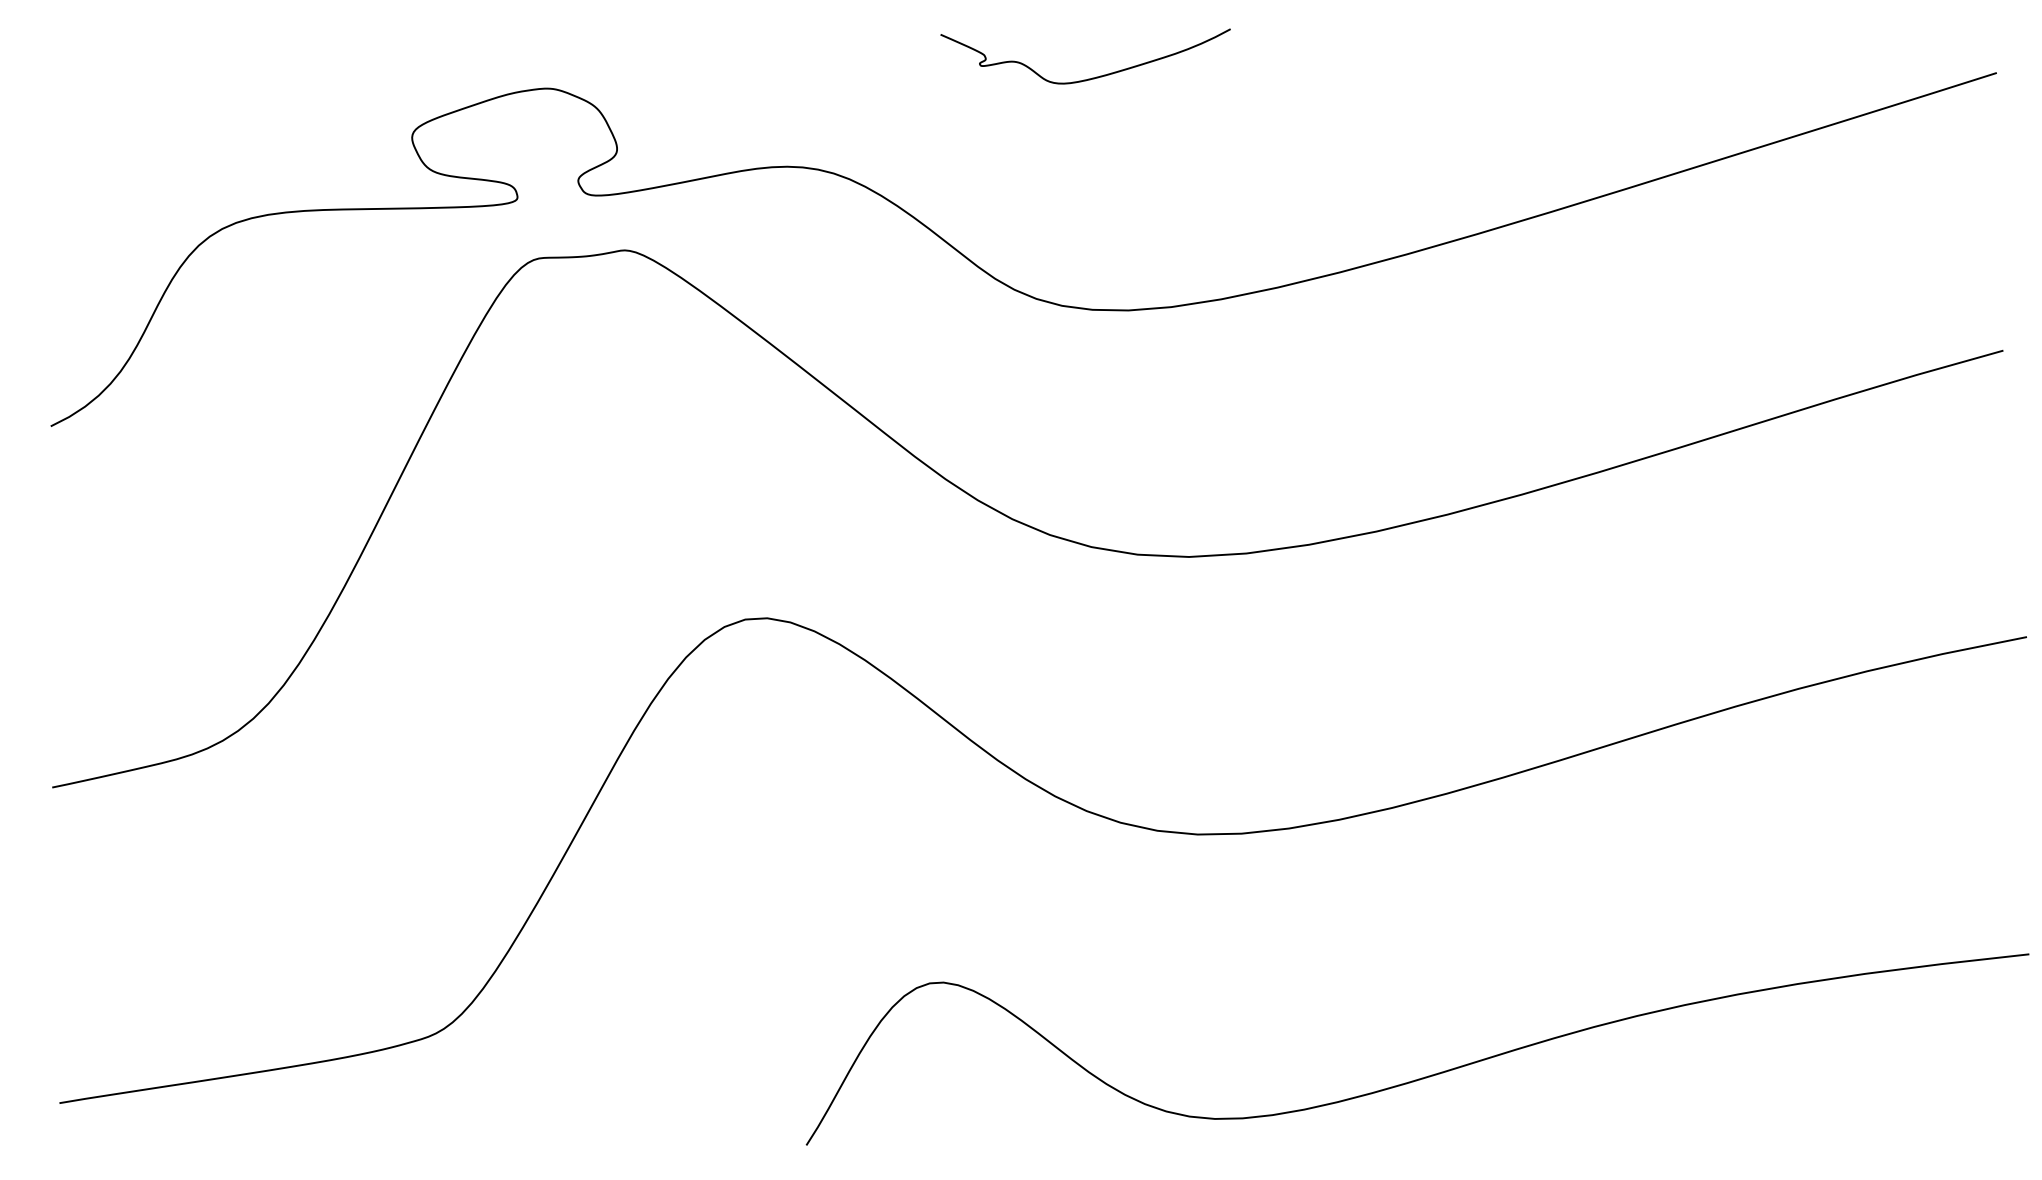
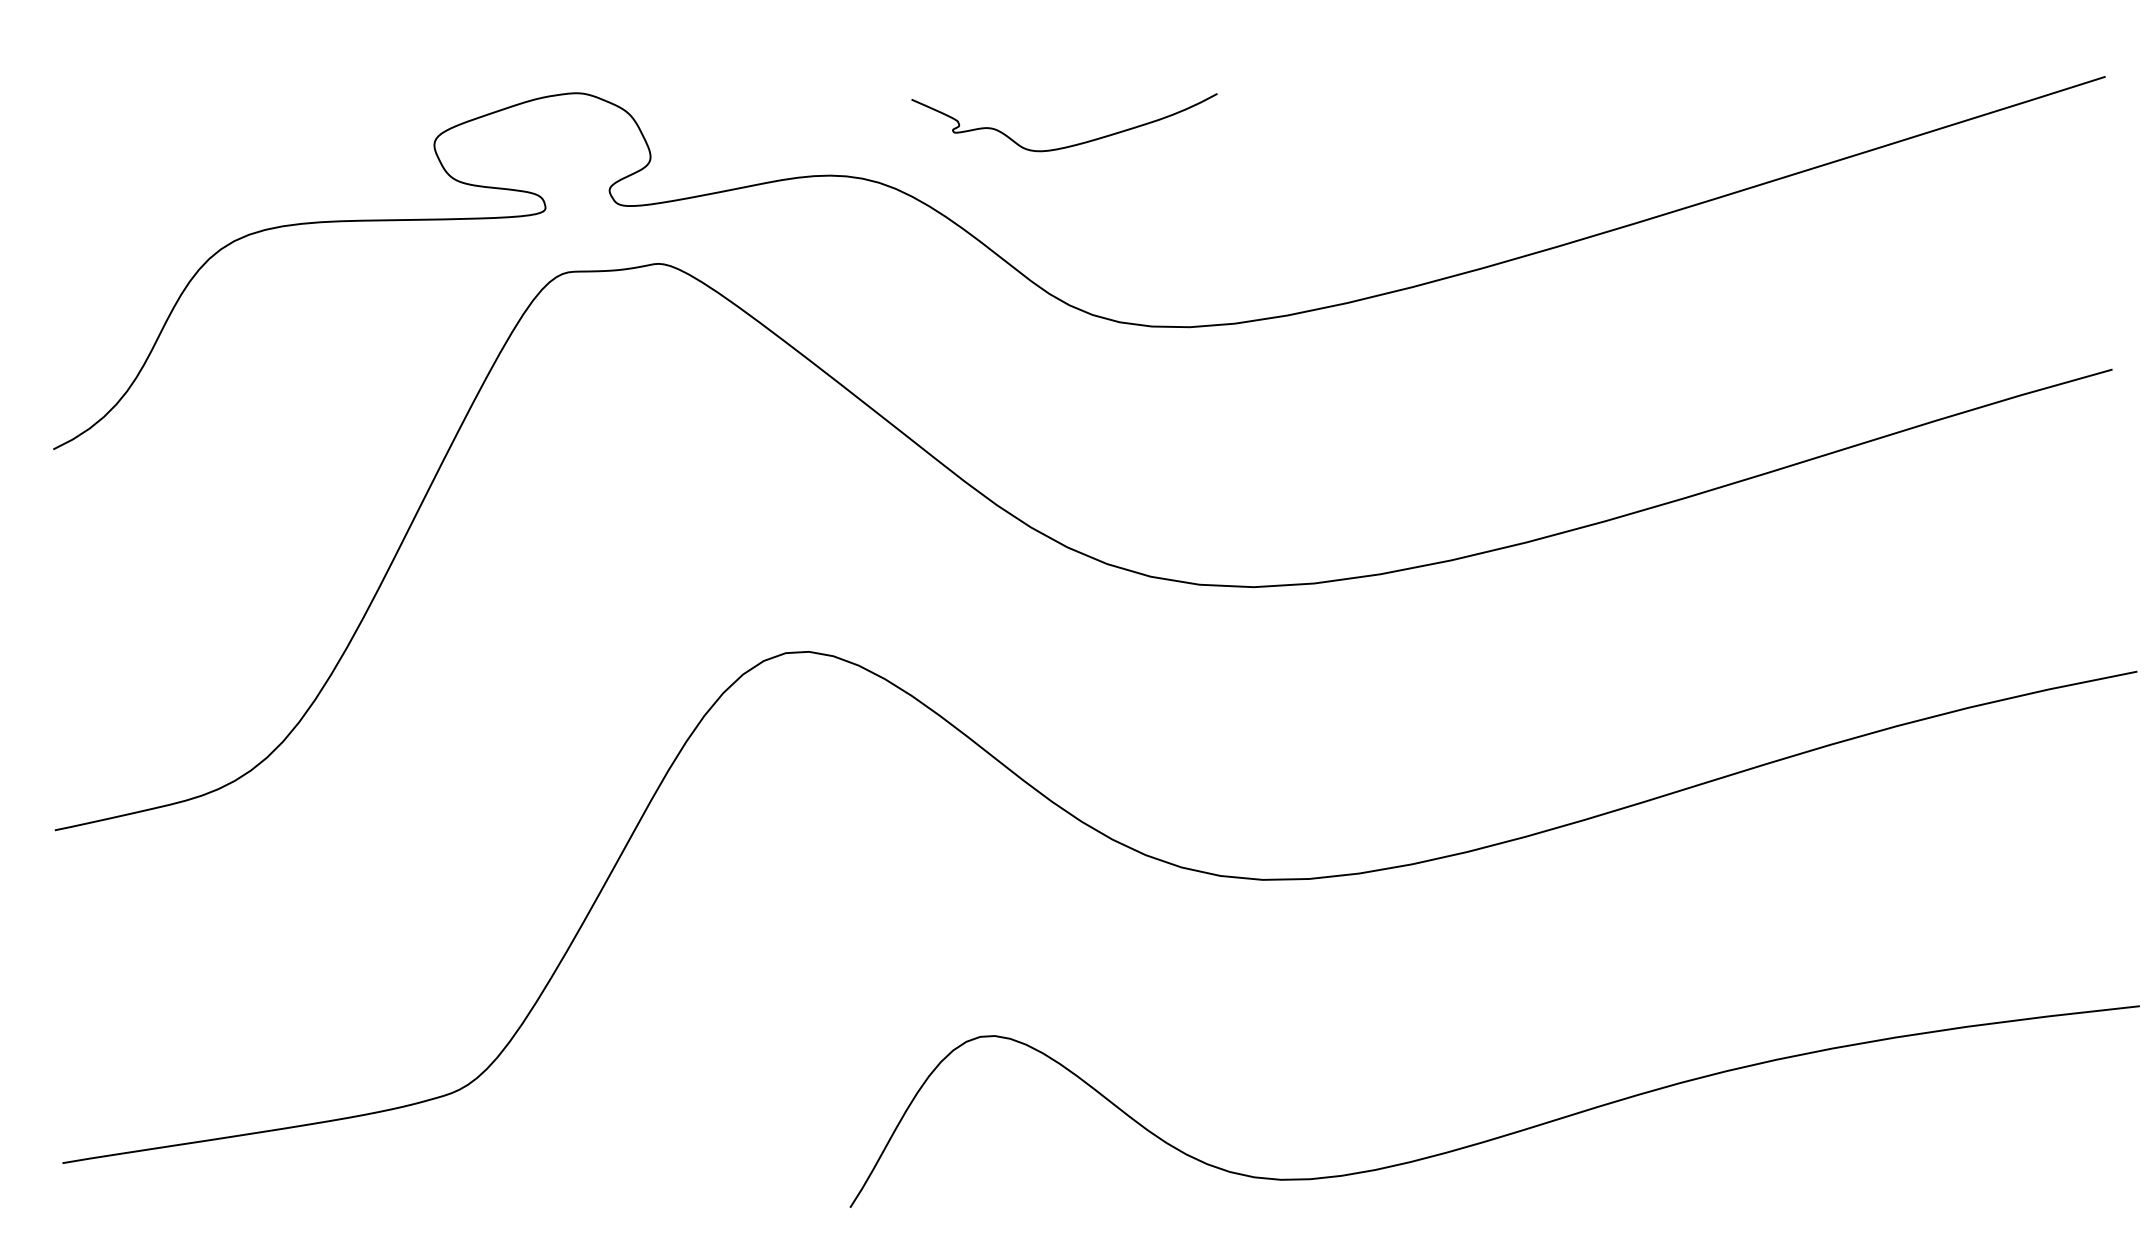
curve: (1092, 77) -> (1071, 144), moved

